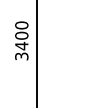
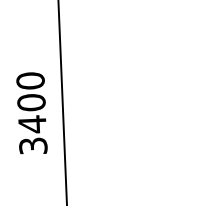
text: (21, 40) -> (31, 112), moved

